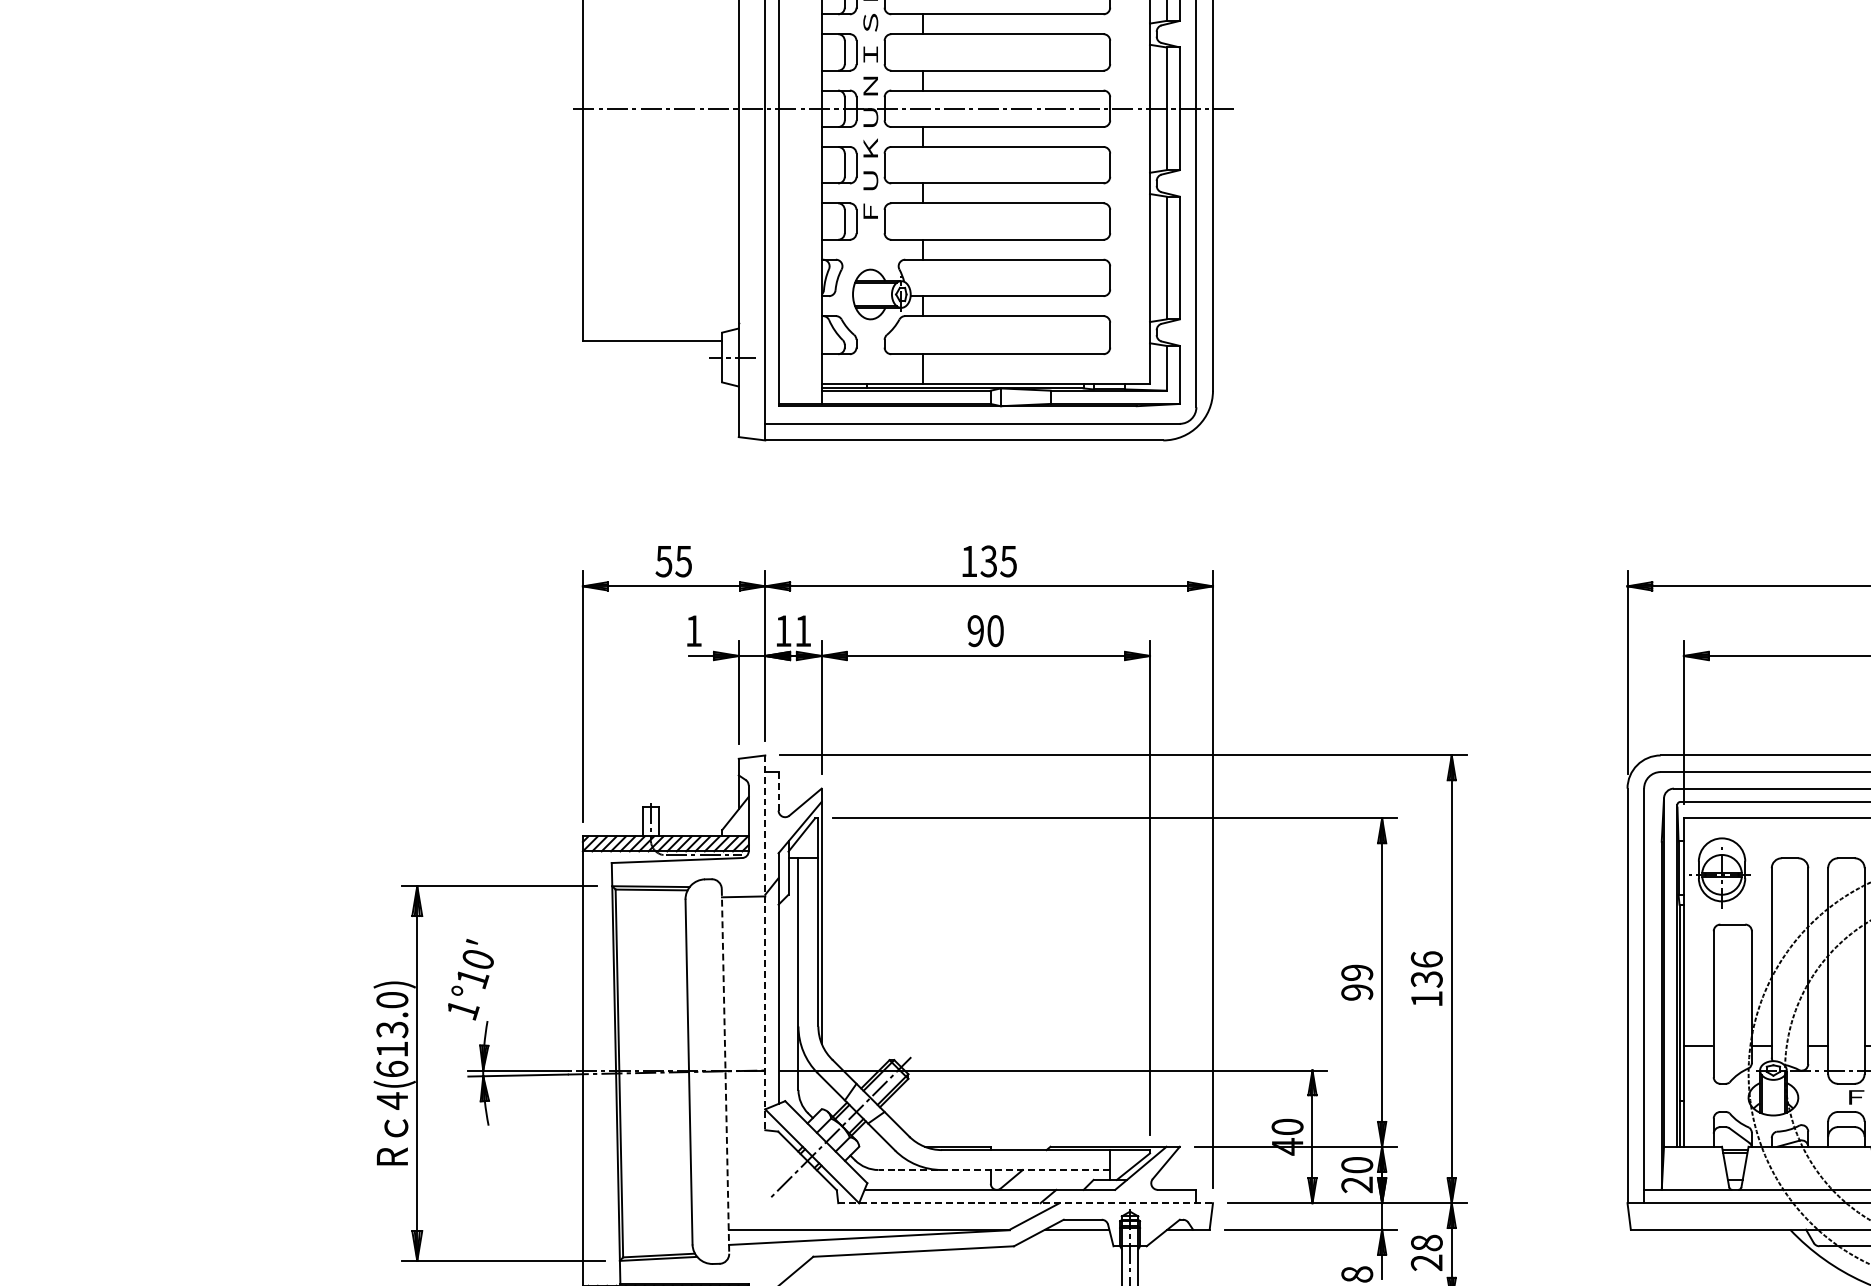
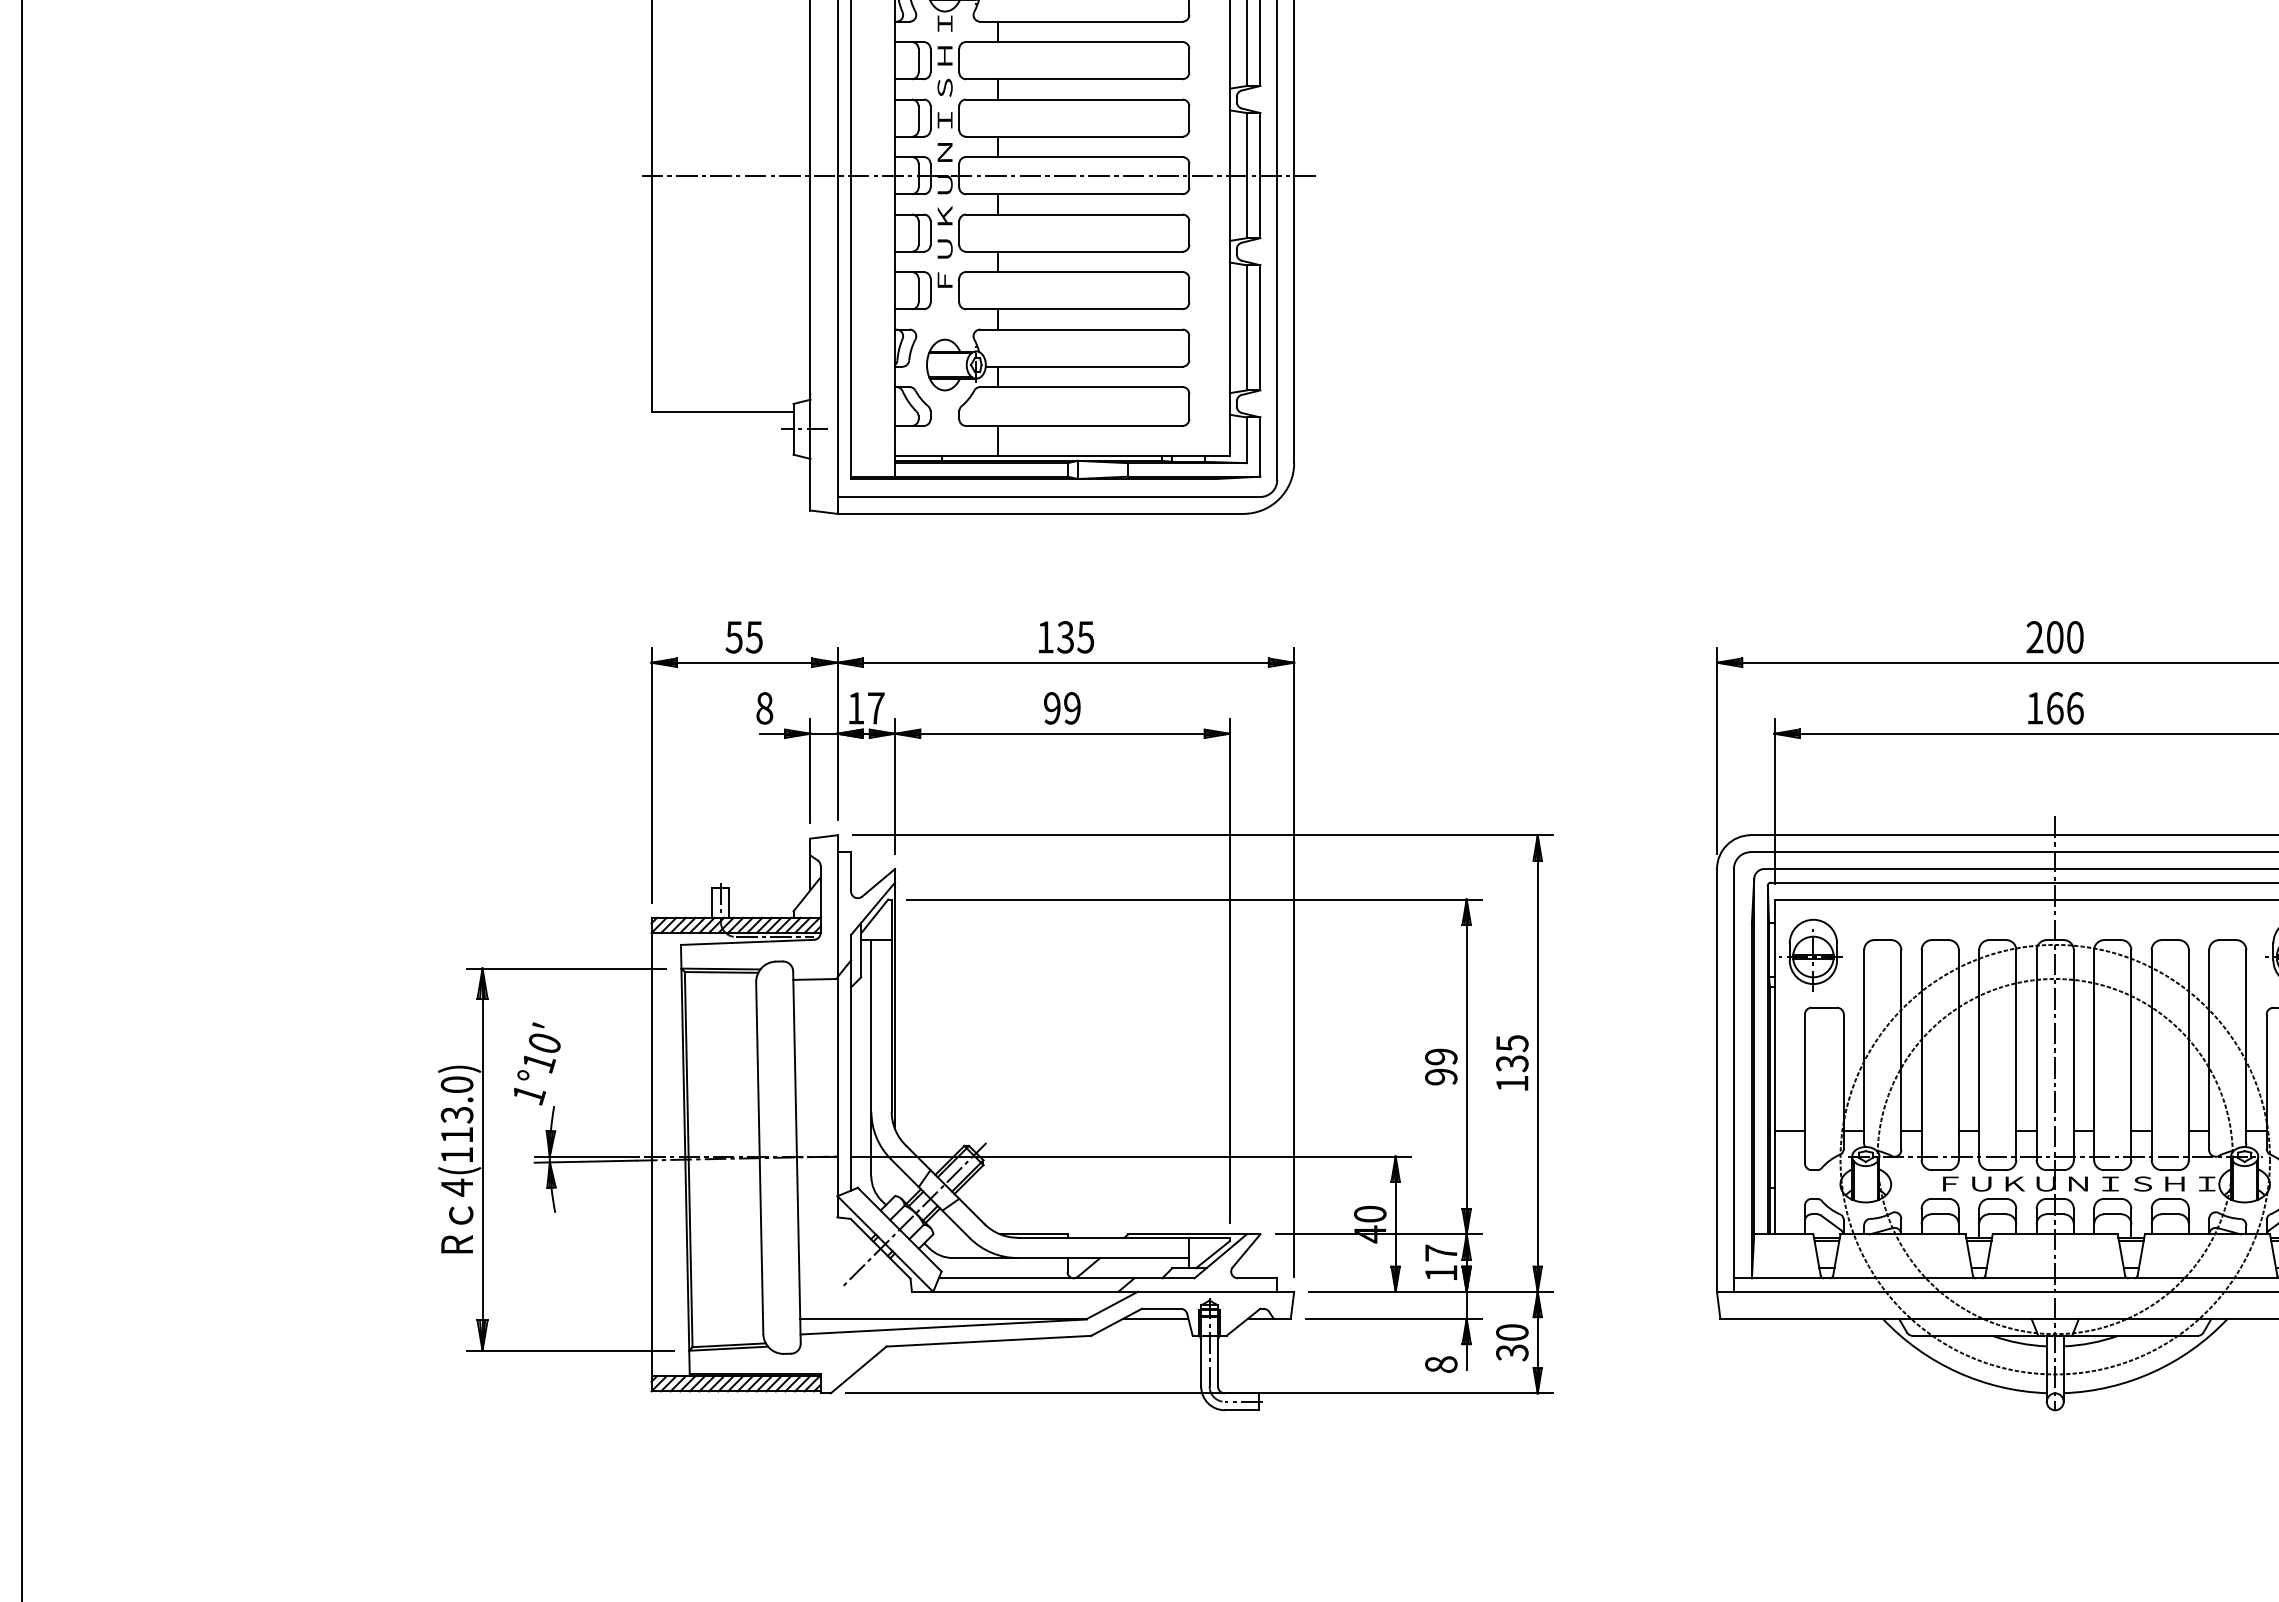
text: (693, 631) -> (764, 708), 1 -> 8
text: (803, 631) -> (876, 708), 11 -> 17
text: (995, 631) -> (1072, 708), 90 -> 99
line: (778, 791) -> (851, 871), dashed -> solid
line: (765, 942) -> (837, 1026), dashed -> solid
text: (1427, 959) -> (1512, 1043), 136 -> 135
text: (391, 1068) -> (456, 1154), 4(613.0) -> 4(113.0)
line: (725, 1071) -> (796, 1157), dashed -> solid
line: (993, 1170) -> (1070, 1258), dashed -> solid
text: (1357, 1174) -> (1441, 1262), 20 -> 17
line: (1026, 1202) -> (1103, 1291), dashed -> solid
text: (1427, 1252) -> (1512, 1342), 28 -> 30

